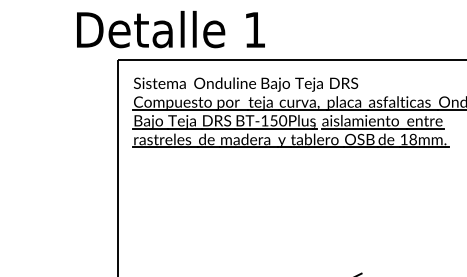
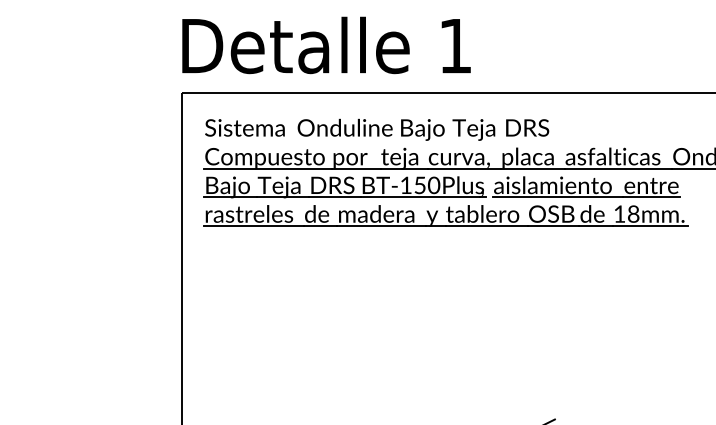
text: (170, 29) -> (325, 45), moved

